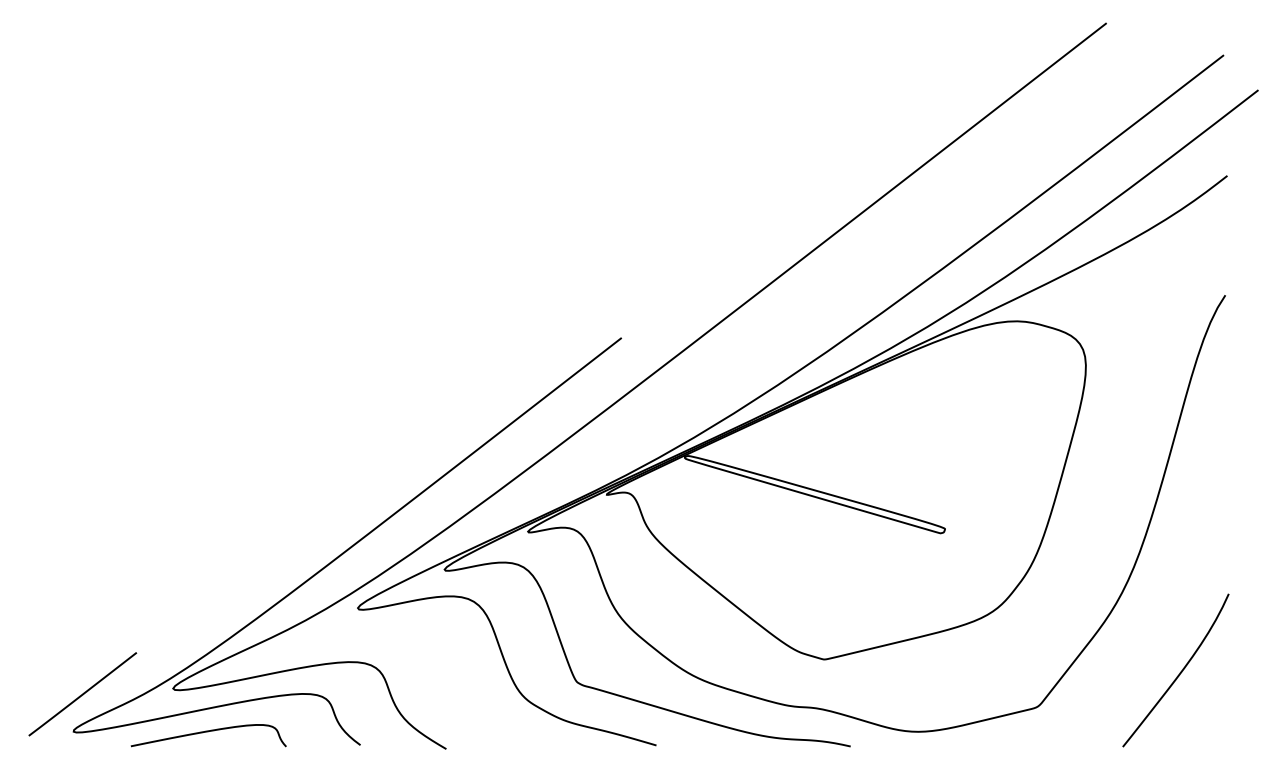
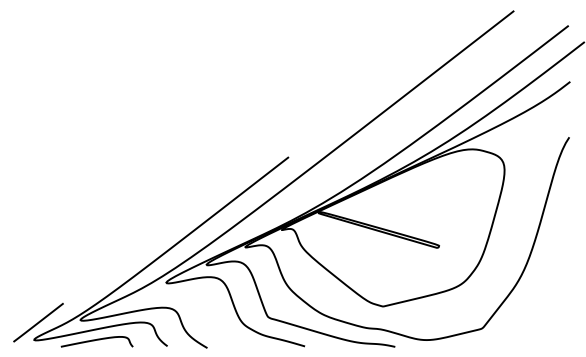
curve: (1178, 672) -> (547, 312), removed

